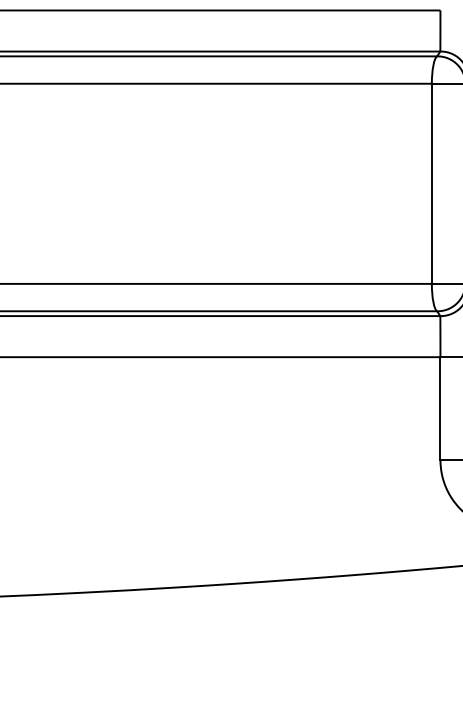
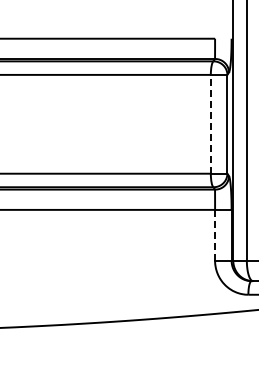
line: (431, 182) -> (210, 123), solid -> dashed
line: (441, 407) -> (215, 234), solid -> dashed

